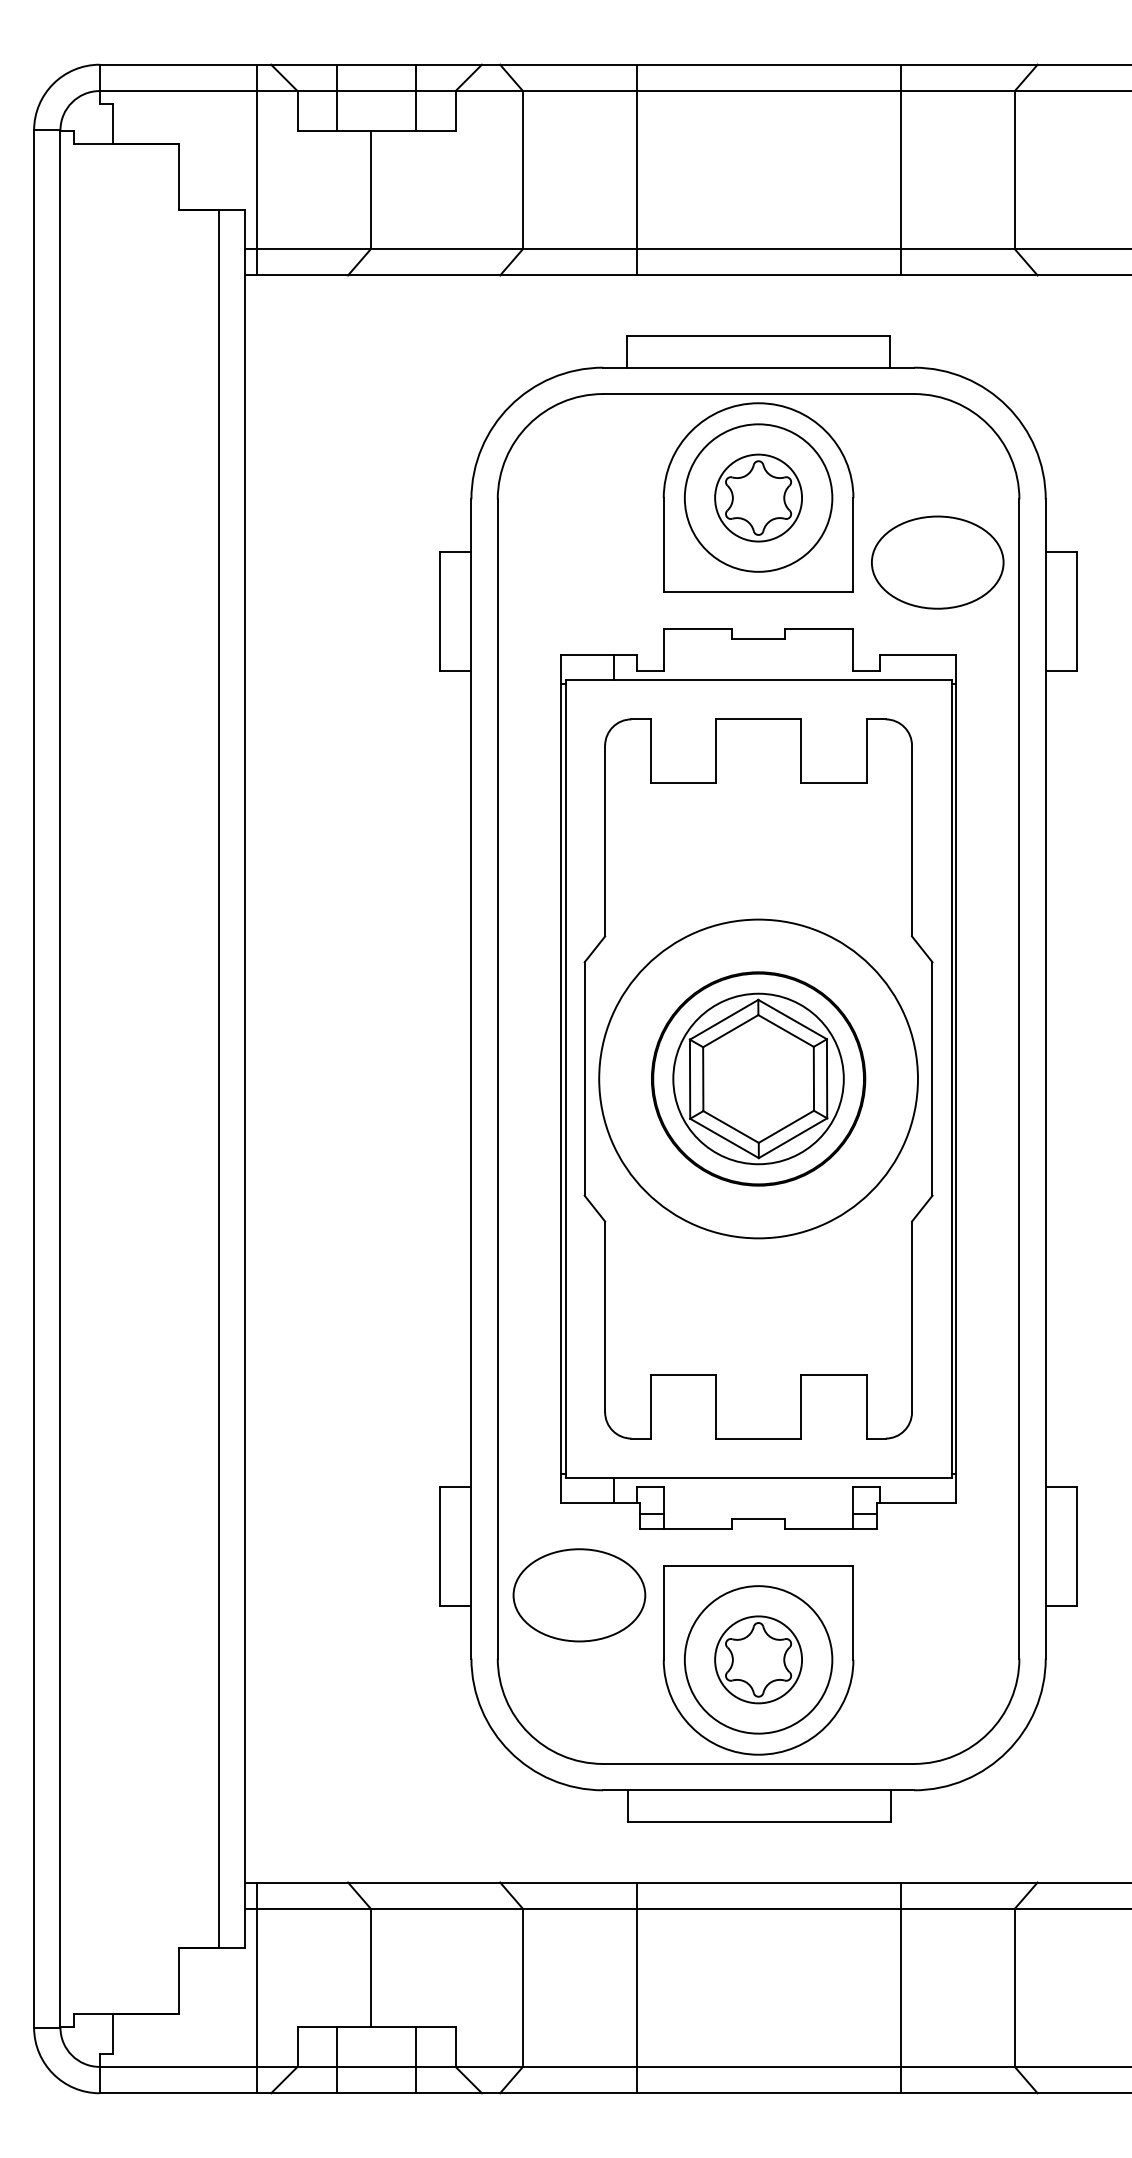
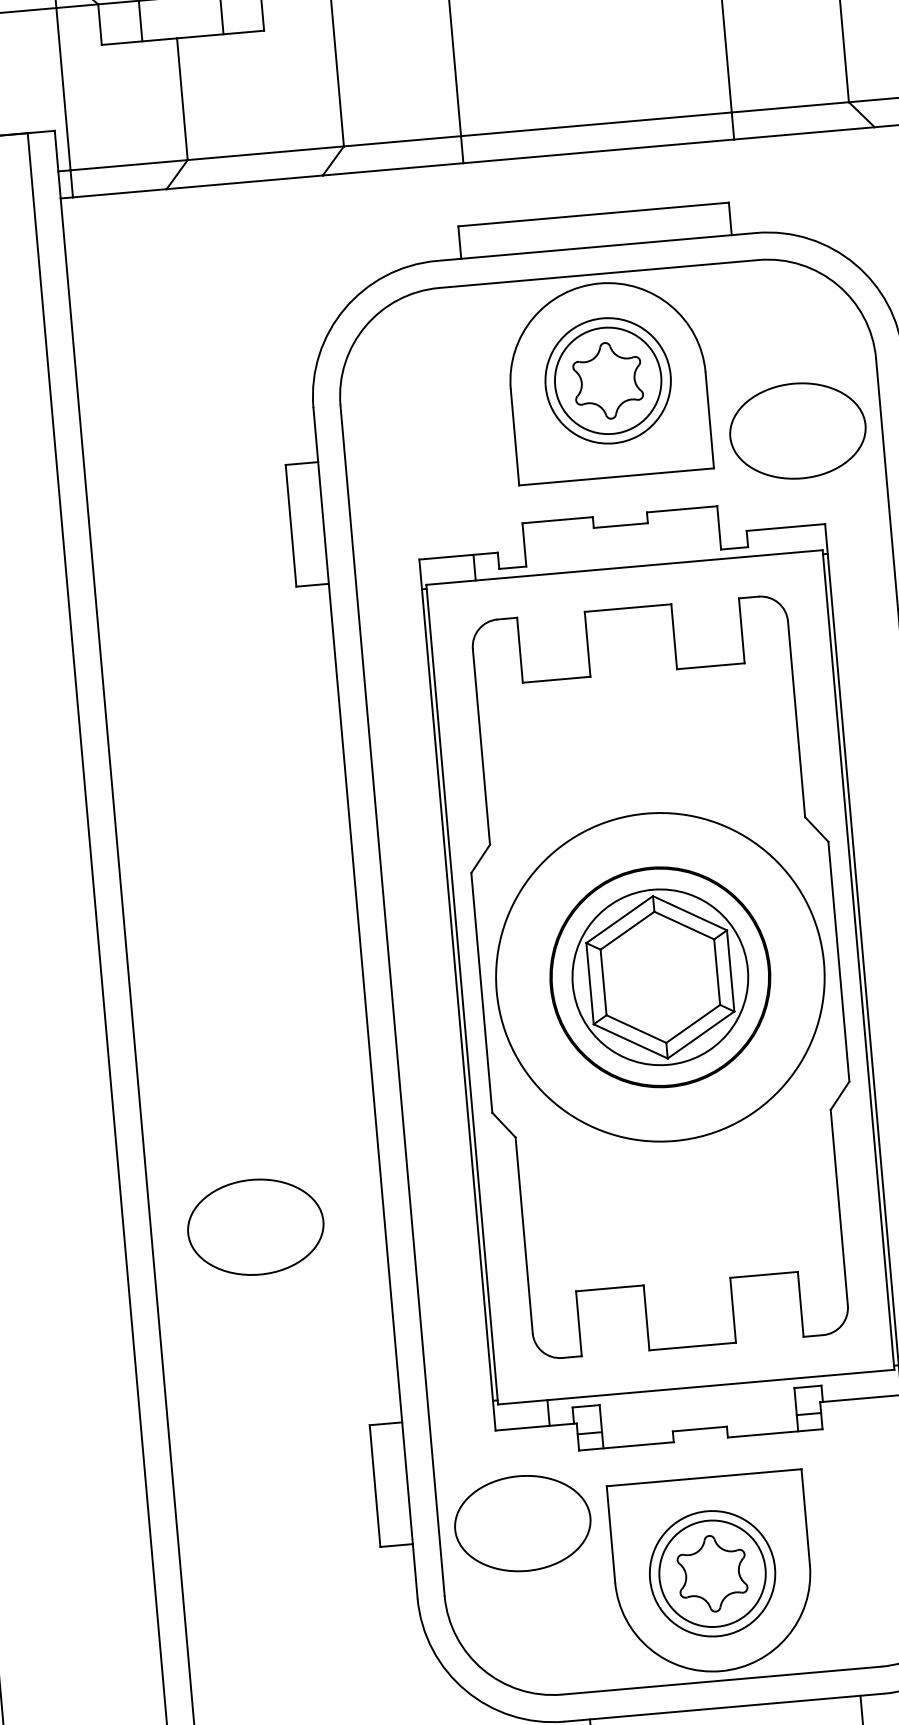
circle: (758, 497) -> (608, 380), size x0.7
circle: (758, 497) -> (608, 380), size x1.4
part: (346, 1286) -> (255, 1227), added
circle: (758, 1659) -> (712, 1573), size x0.7
circle: (758, 1659) -> (712, 1573), size x1.4

